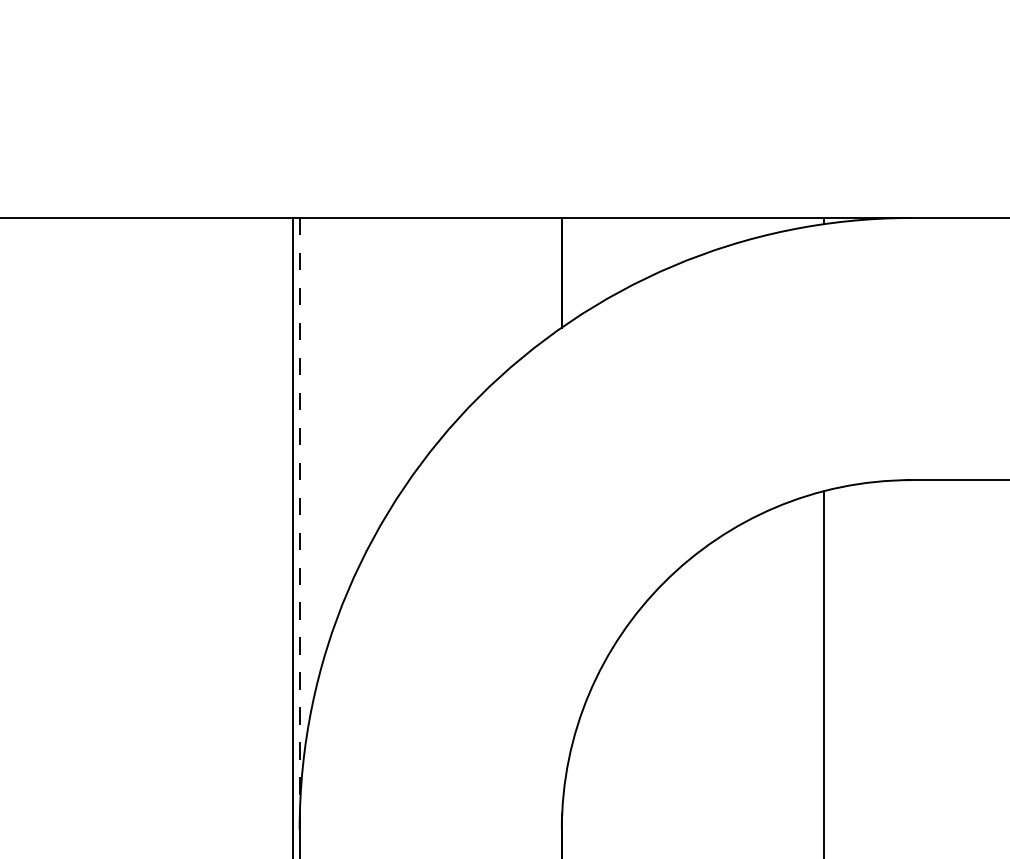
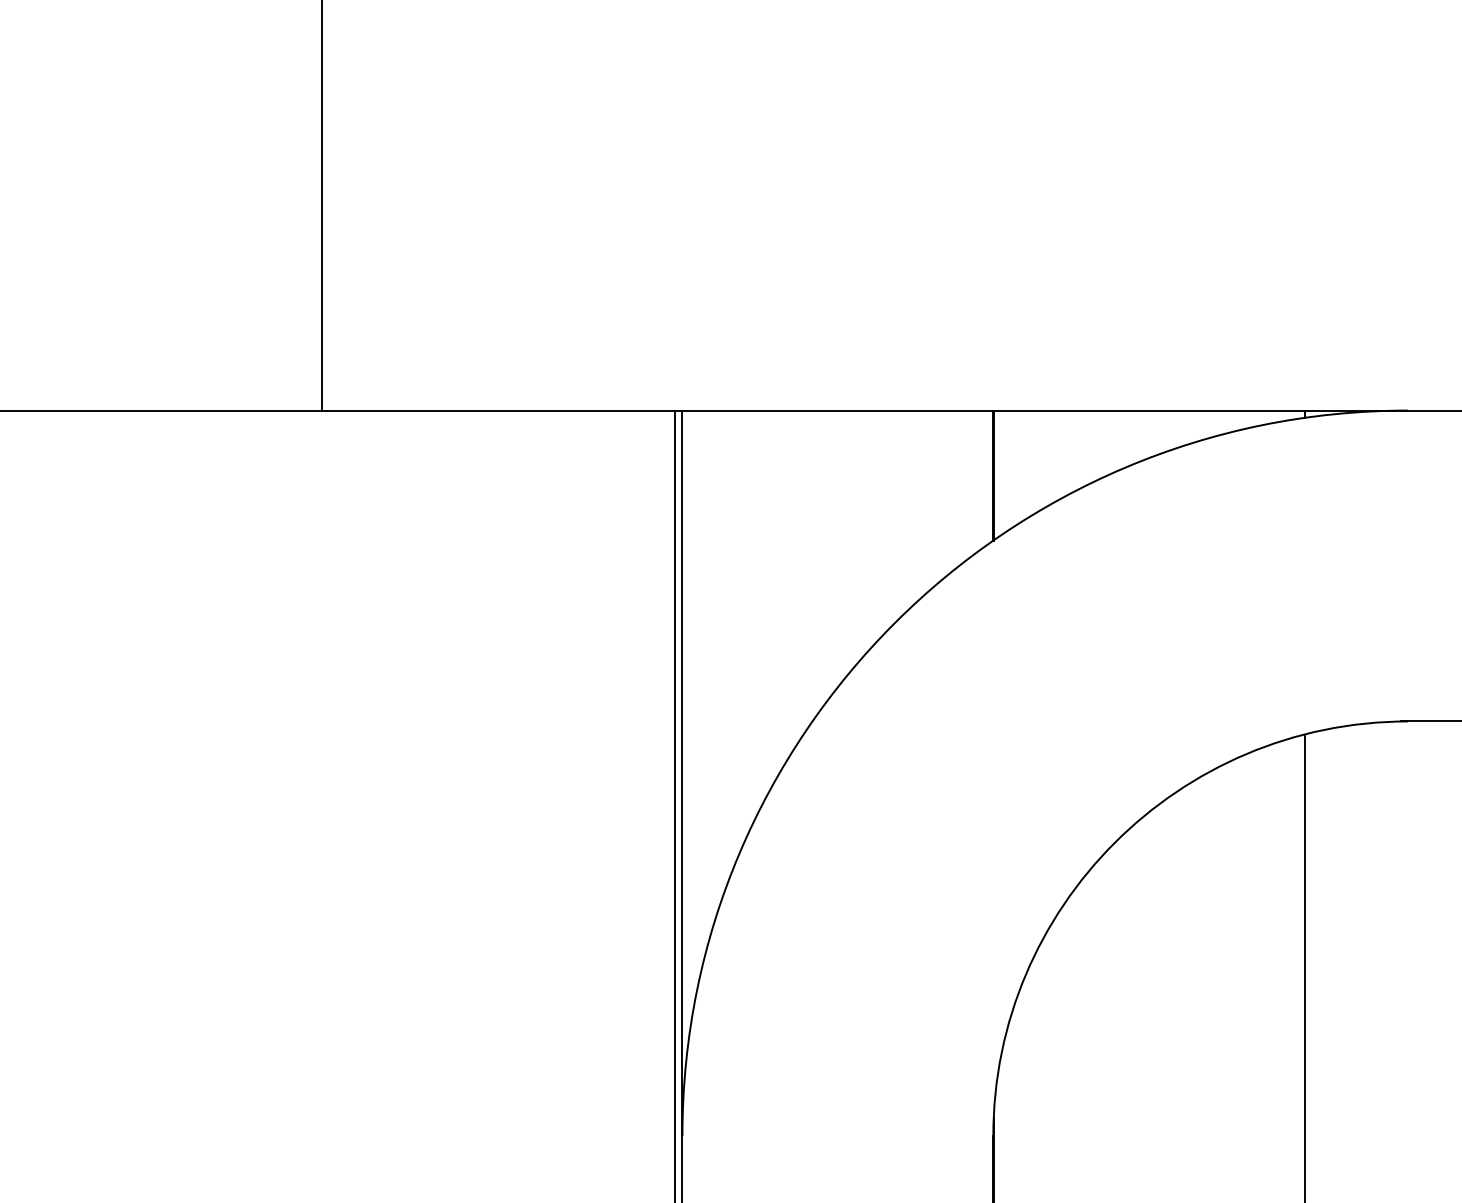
line: (299, 523) -> (682, 773), dashed -> solid

